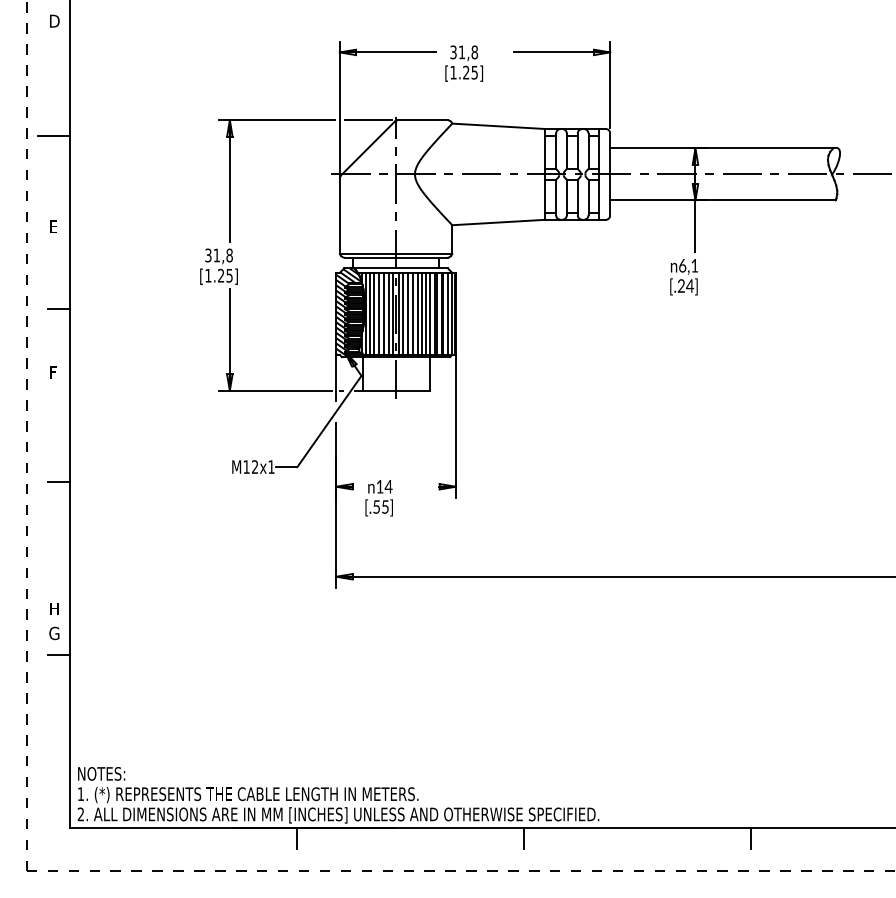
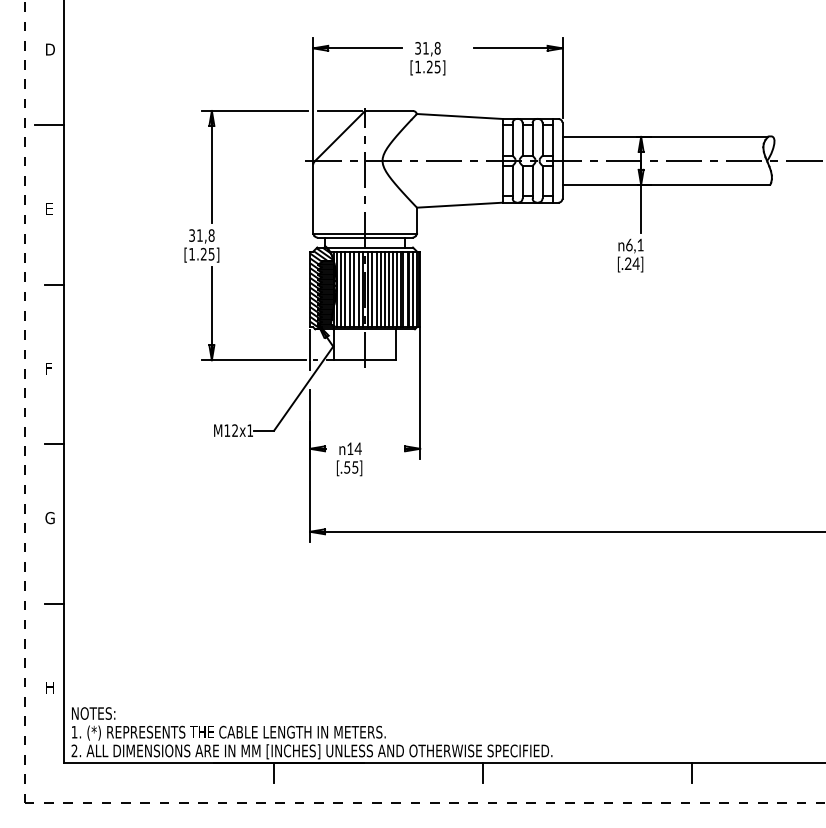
text: (54, 21) -> (50, 49), moved
text: (52, 372) -> (48, 368), moved
text: (53, 608) -> (49, 687), moved
text: (53, 633) -> (49, 518), moved

